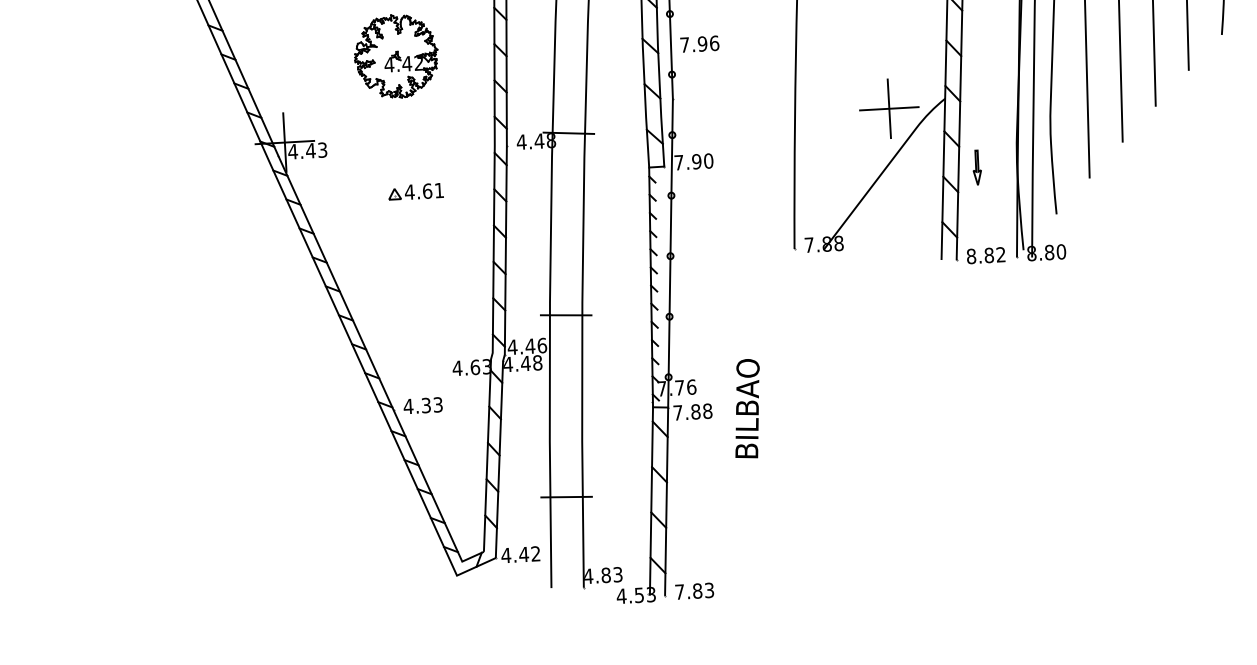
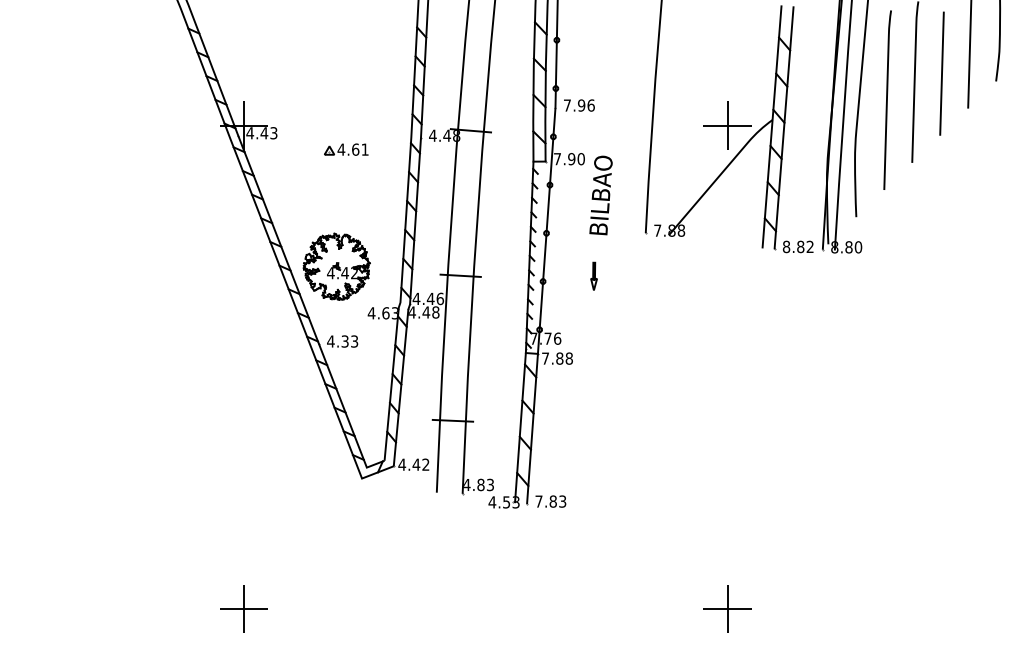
text: (699, 44) -> (579, 105), moved
part: (395, 56) -> (336, 266), moved
part: (976, 166) -> (593, 275), moved
part: (416, 191) -> (346, 149), moved
text: (746, 408) -> (600, 195), moved

